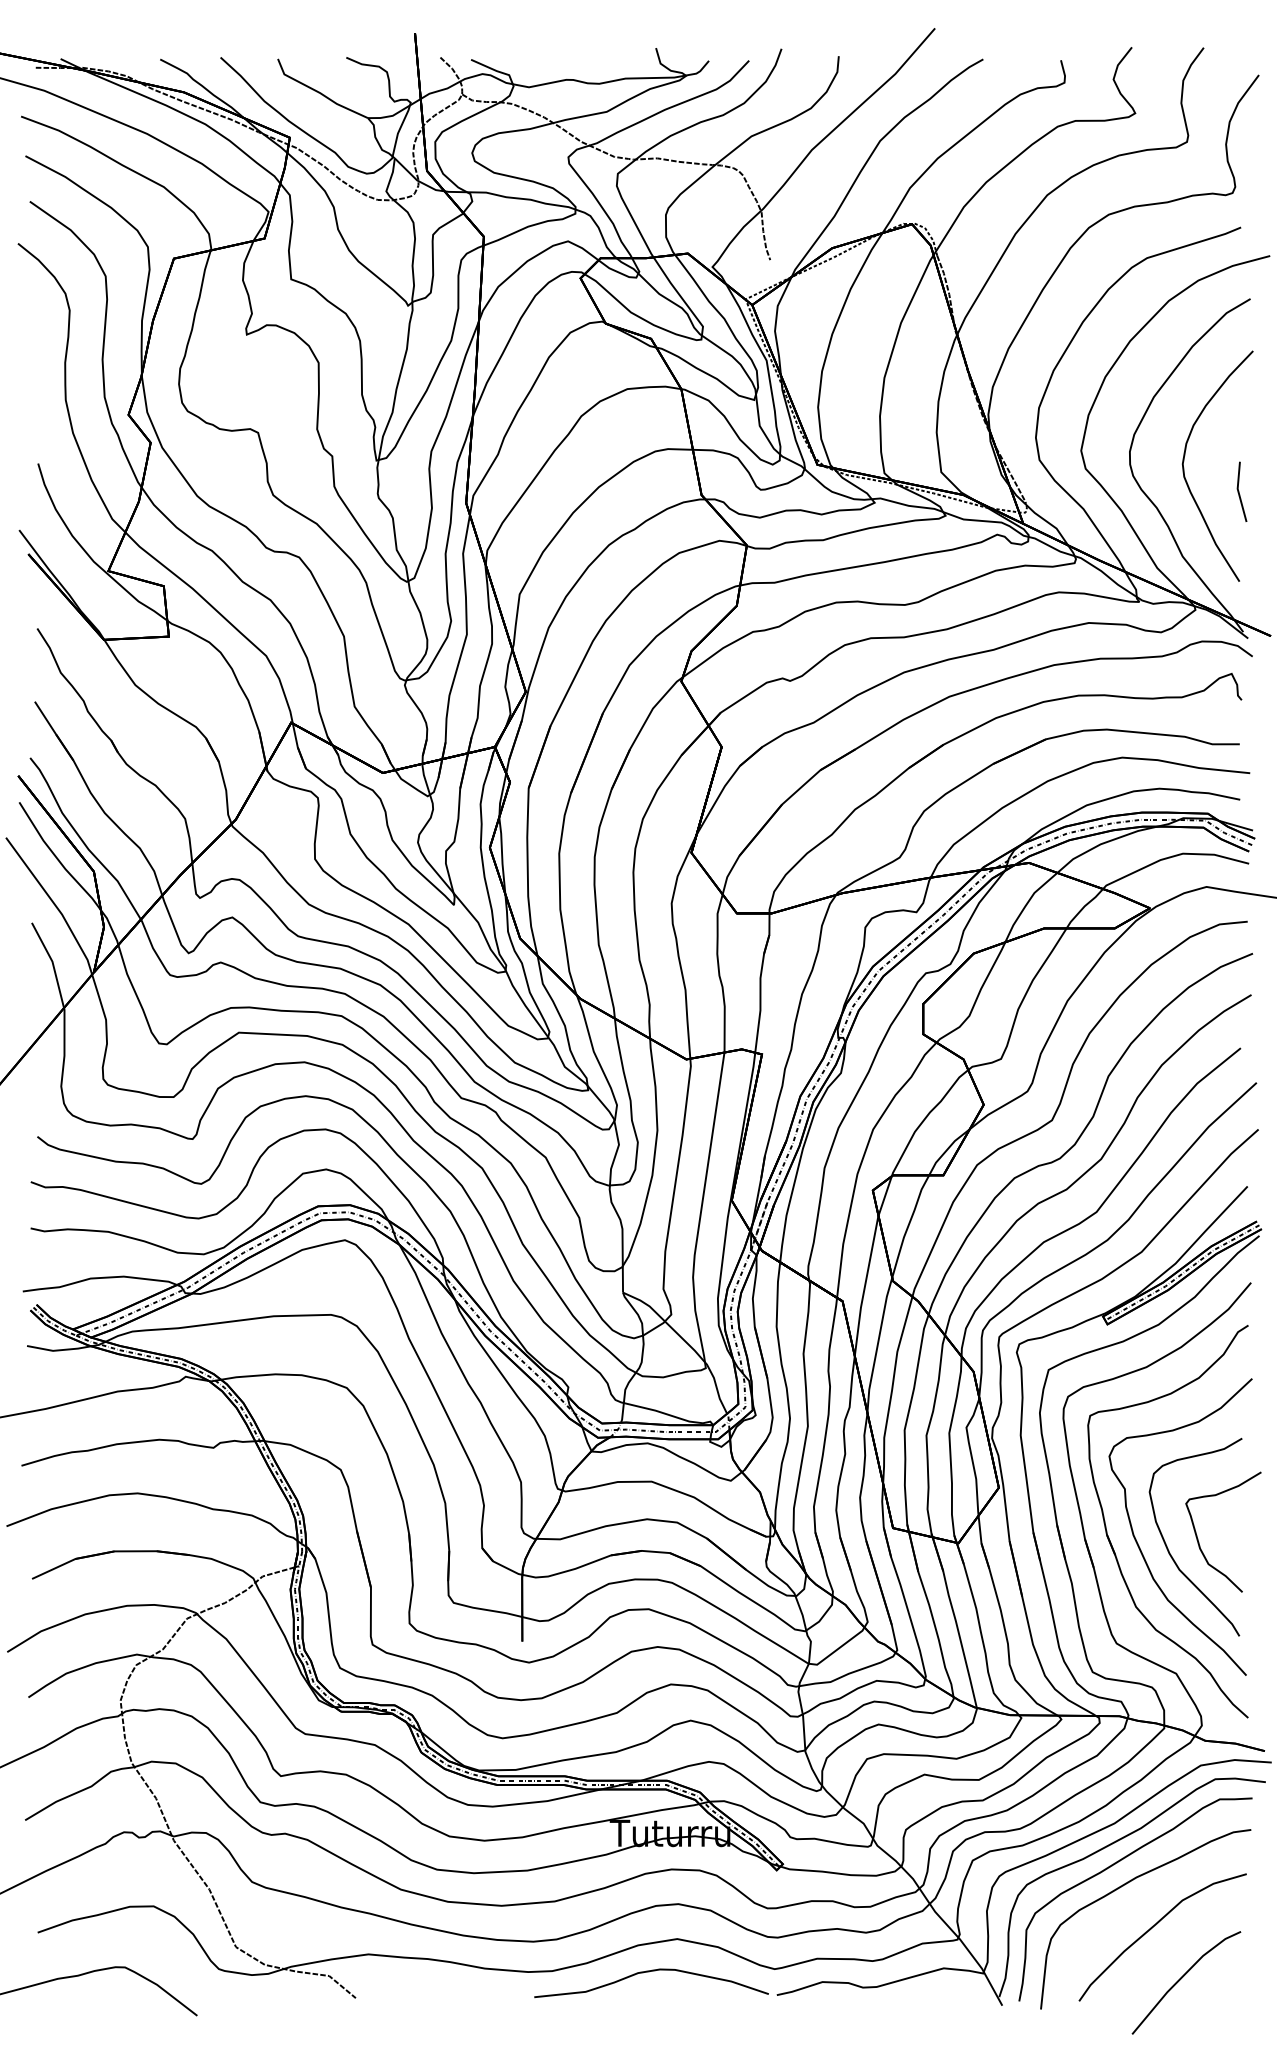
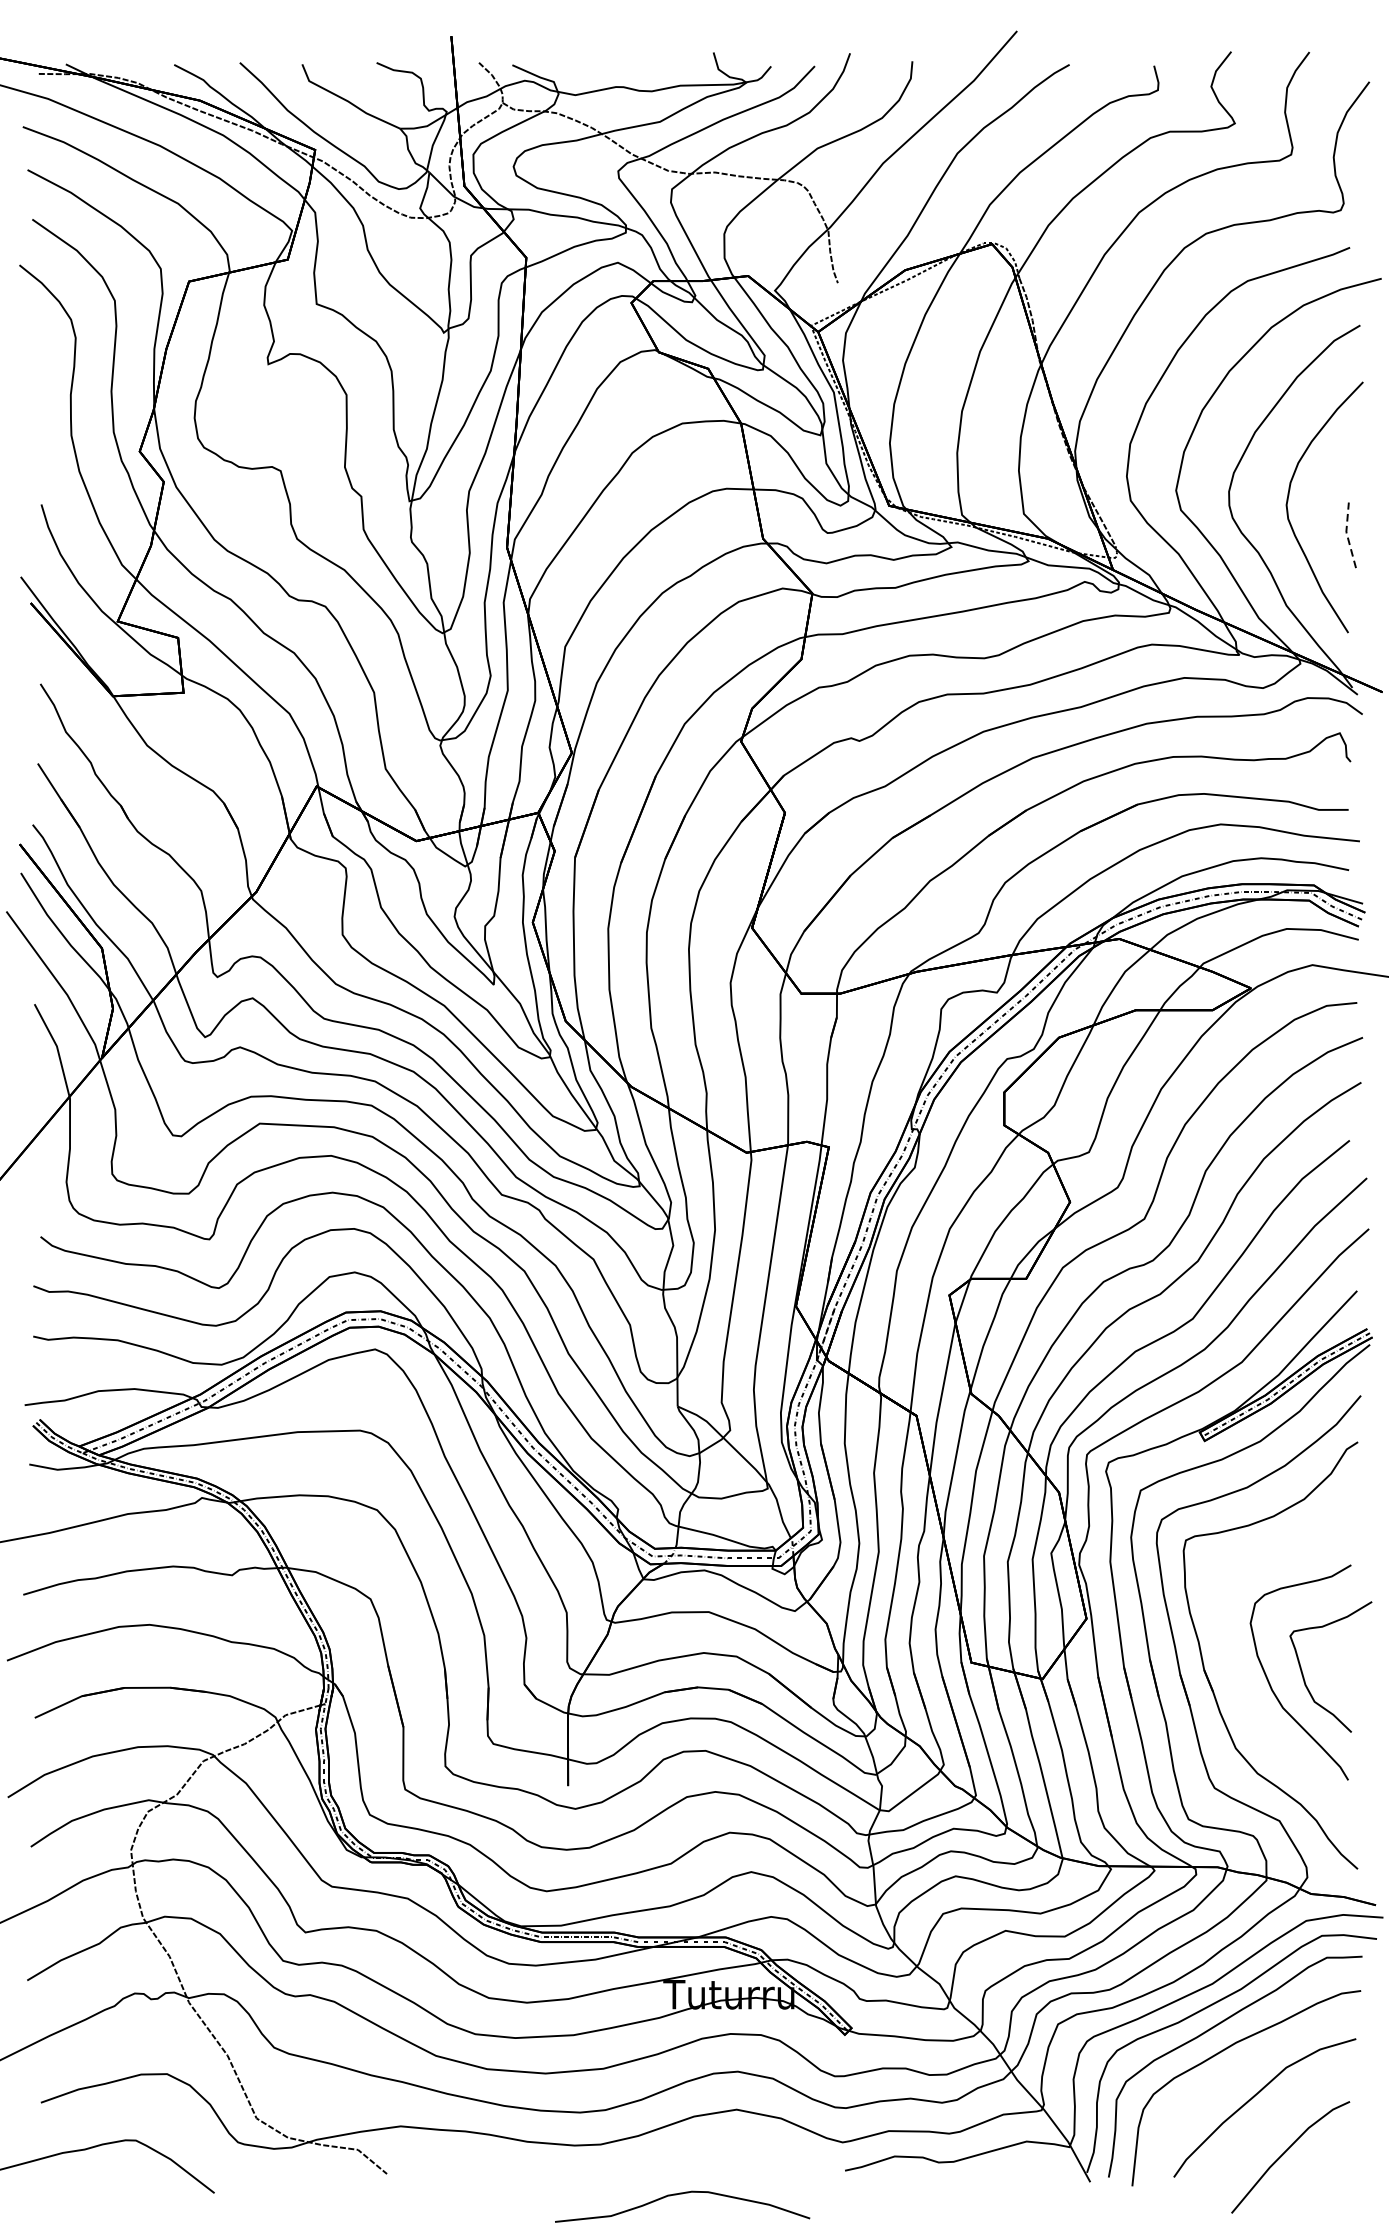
line: (1238, 491) -> (1347, 534), solid -> dashed
curve: (1140, 1547) -> (1240, 1683), removed
curve: (649, 1972) -> (680, 2195), moved

